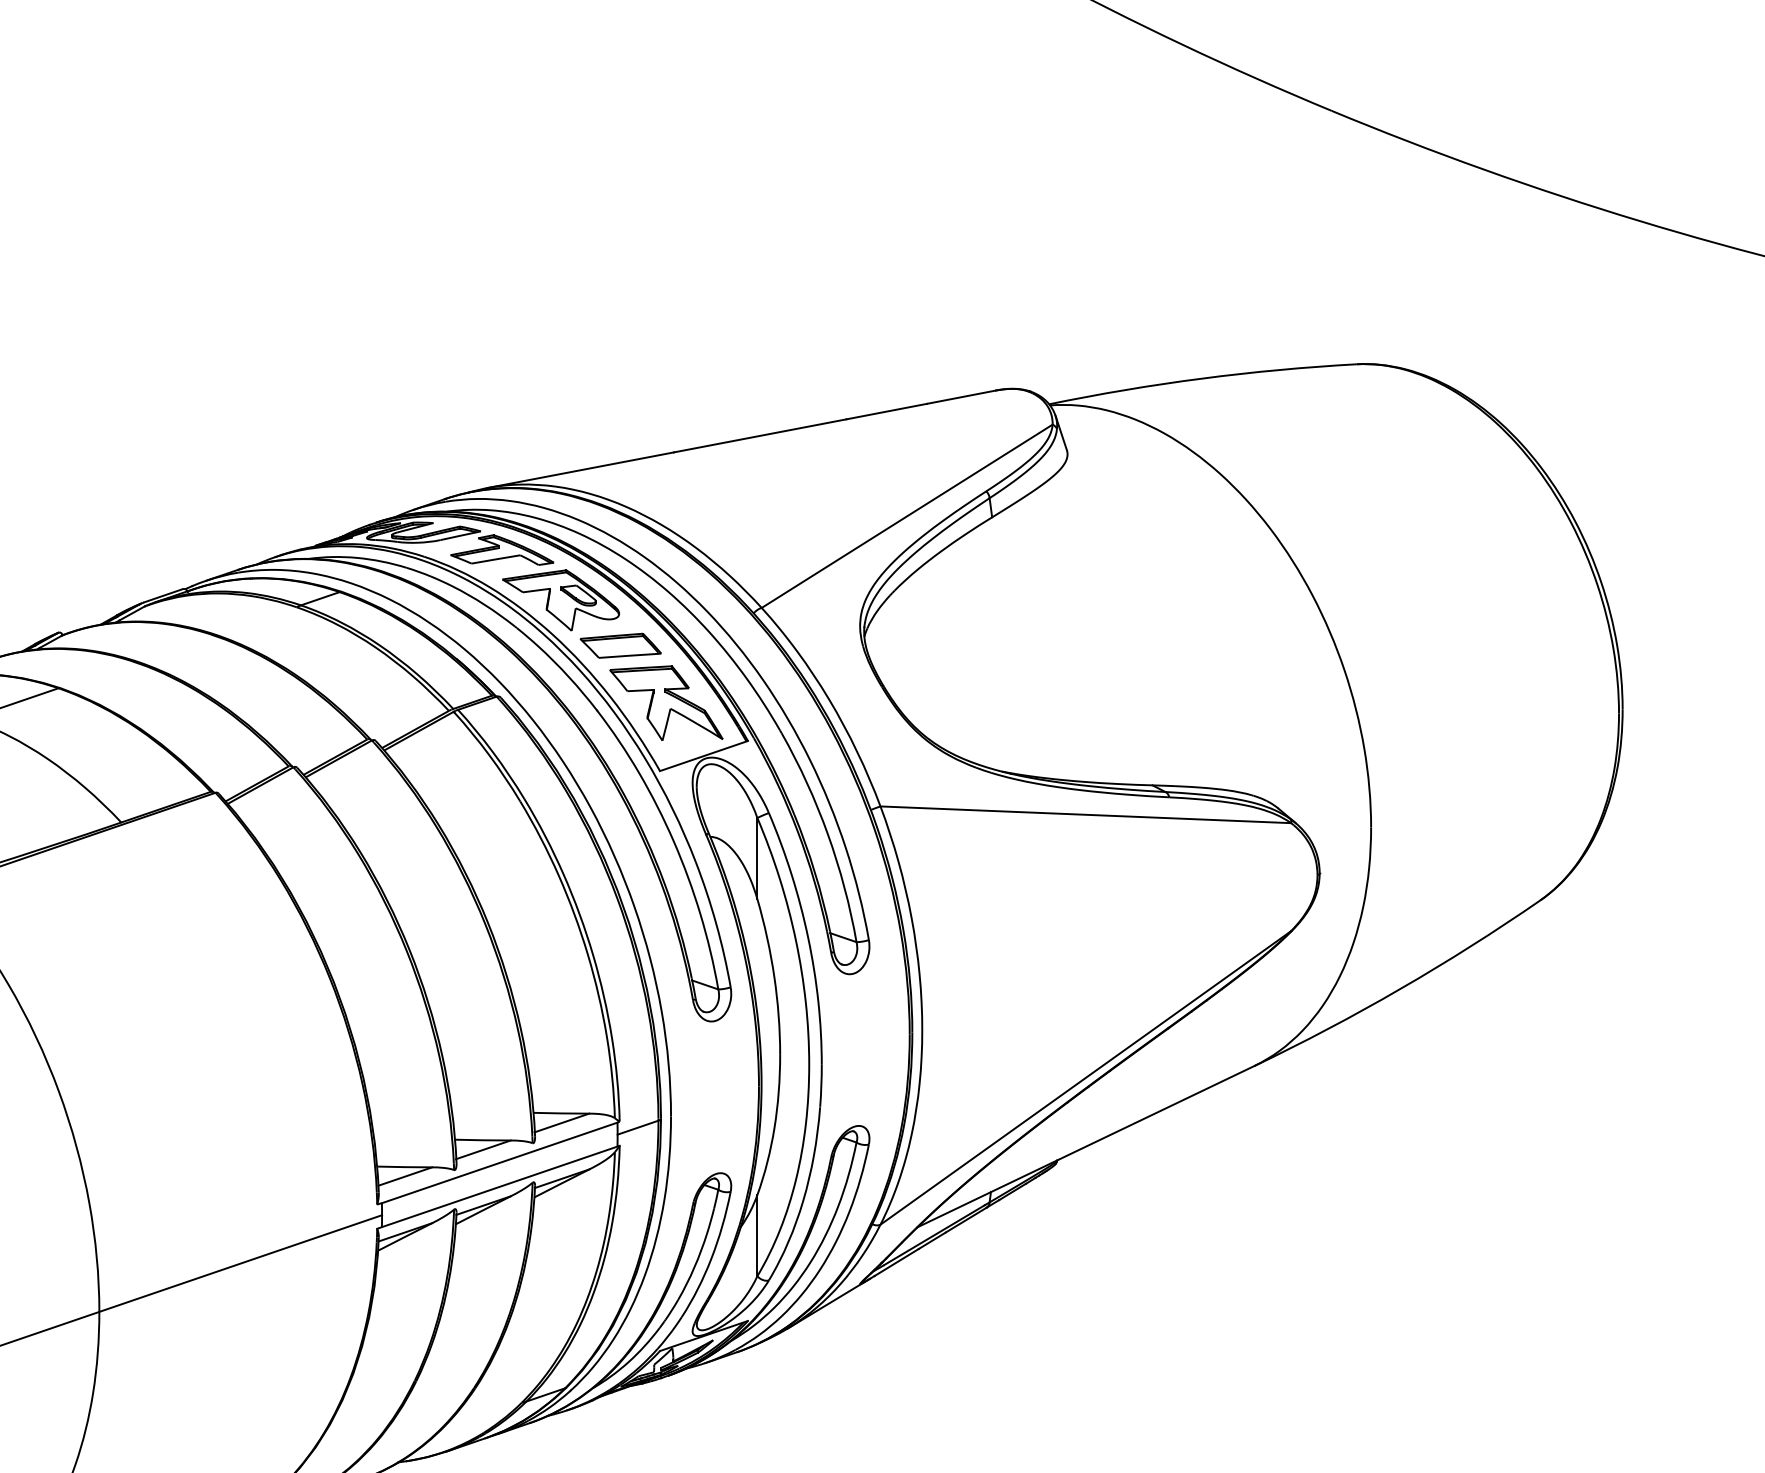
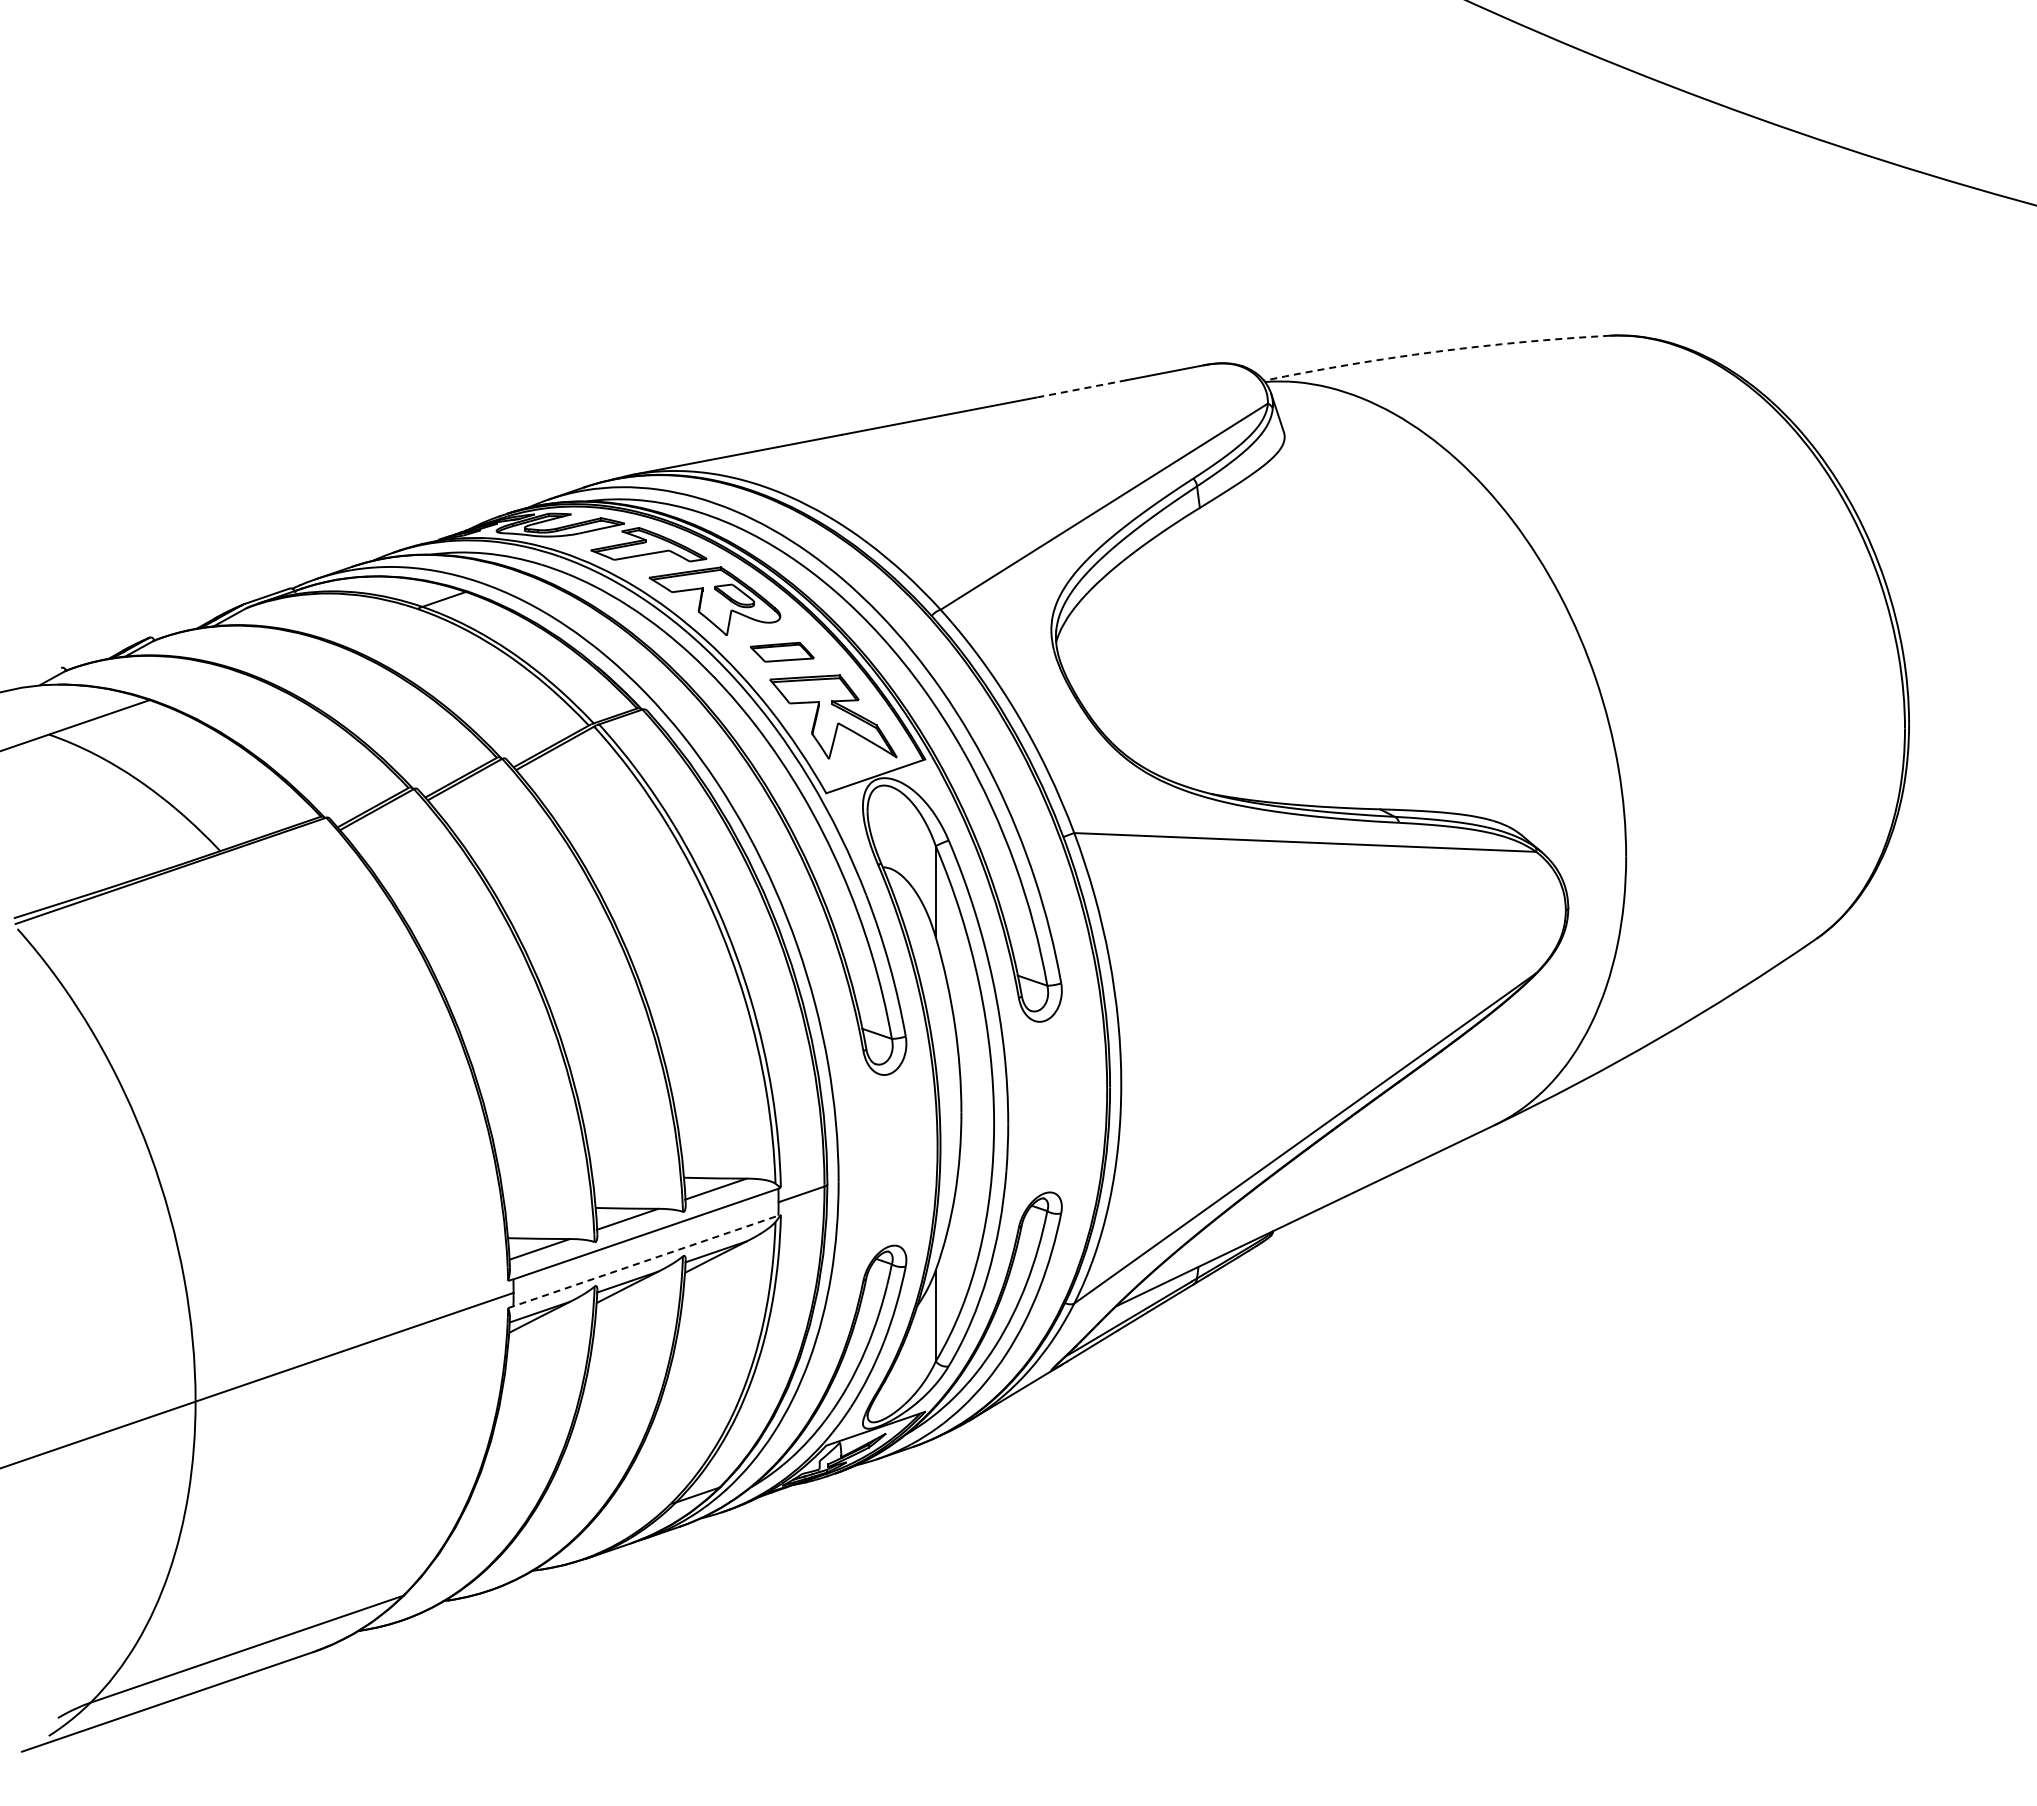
arc: (1202, 378) -> (1436, 351), solid -> dashed
line: (886, 412) -> (1080, 389), solid -> dashed
part: (621, 645) -> (782, 651), size x0.7
line: (499, 1187) -> (645, 1261), solid -> dashed

